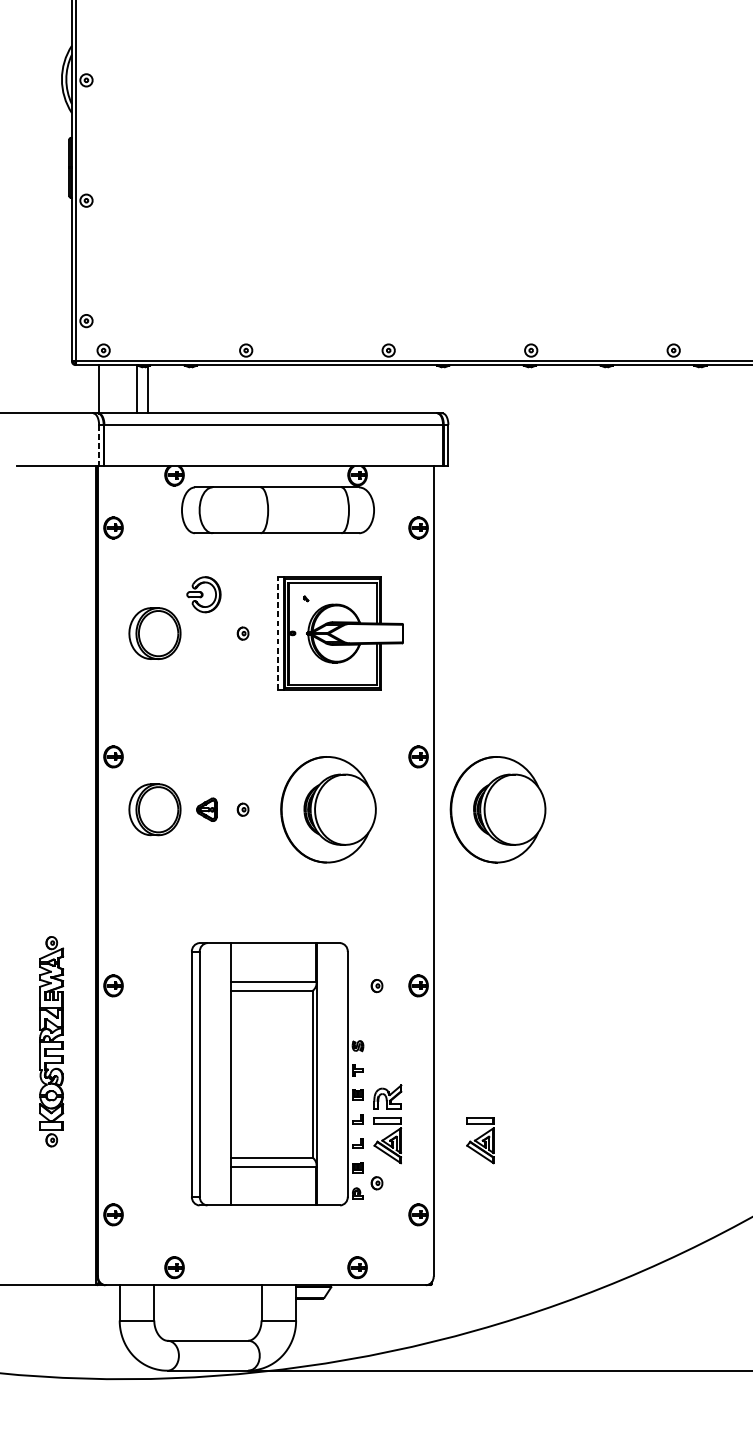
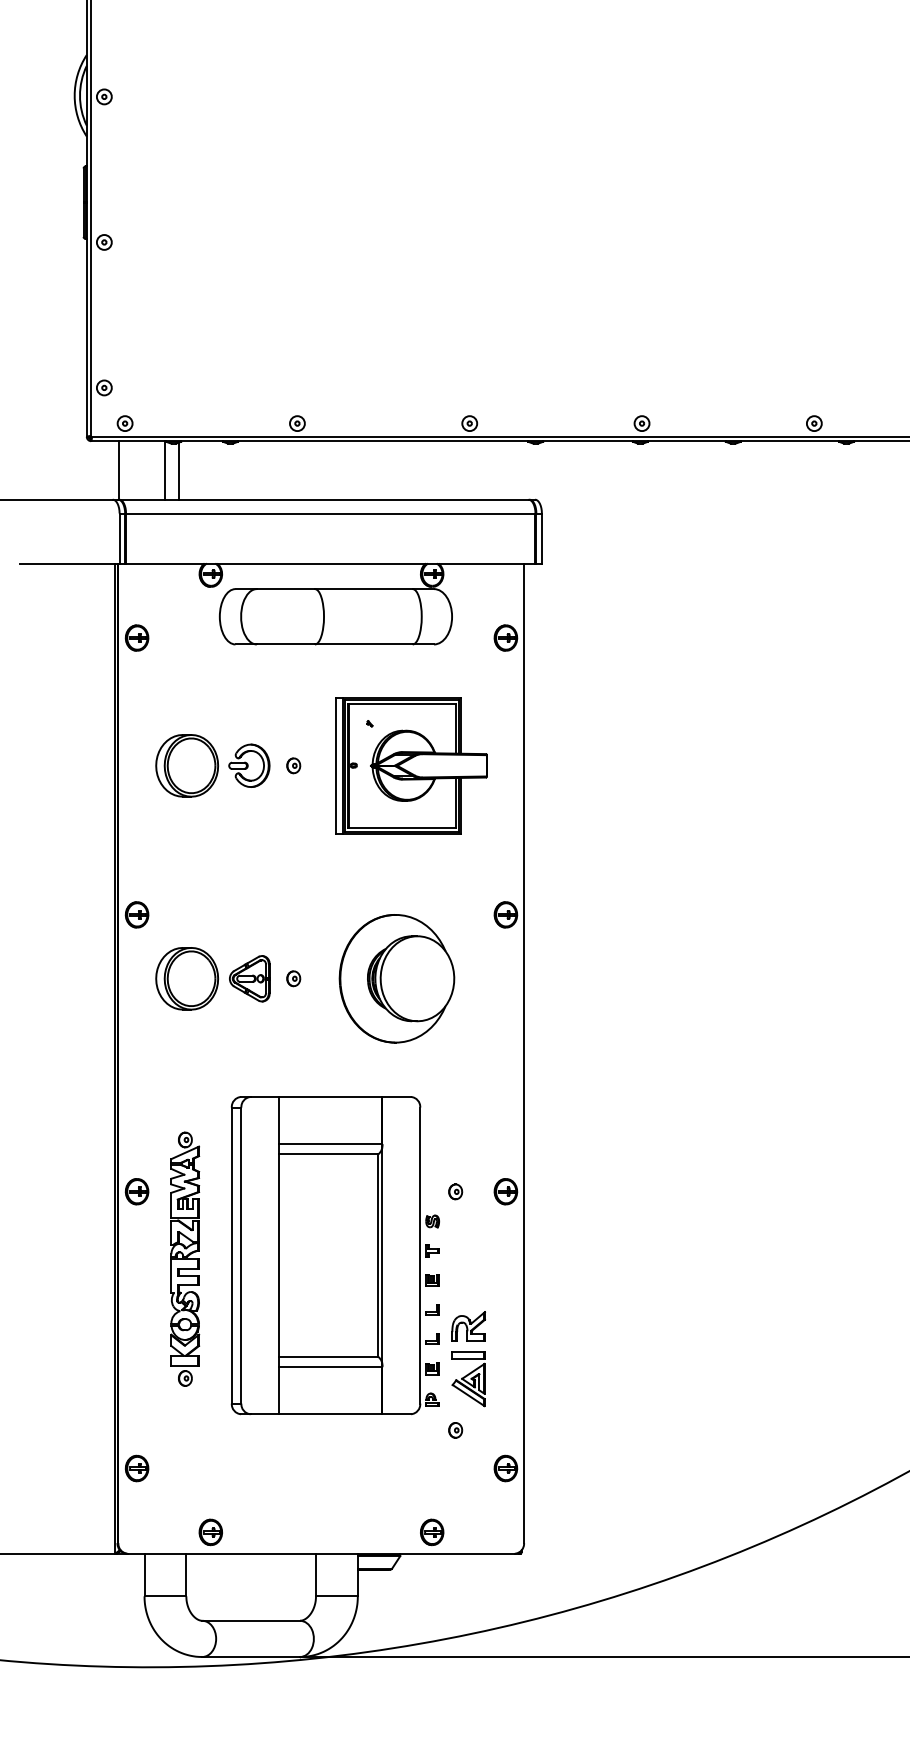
line: (99, 446) -> (119, 539), dashed -> solid
part: (204, 594) -> (249, 765), moved
line: (277, 633) -> (335, 765), dashed -> solid
part: (206, 809) -> (249, 978), size x1.67
part: (497, 809) -> (601, 978), removed
part: (51, 1041) -> (185, 1258), moved
part: (276, 1074) -> (334, 1255), moved
part: (480, 1141) -> (580, 1379), removed

